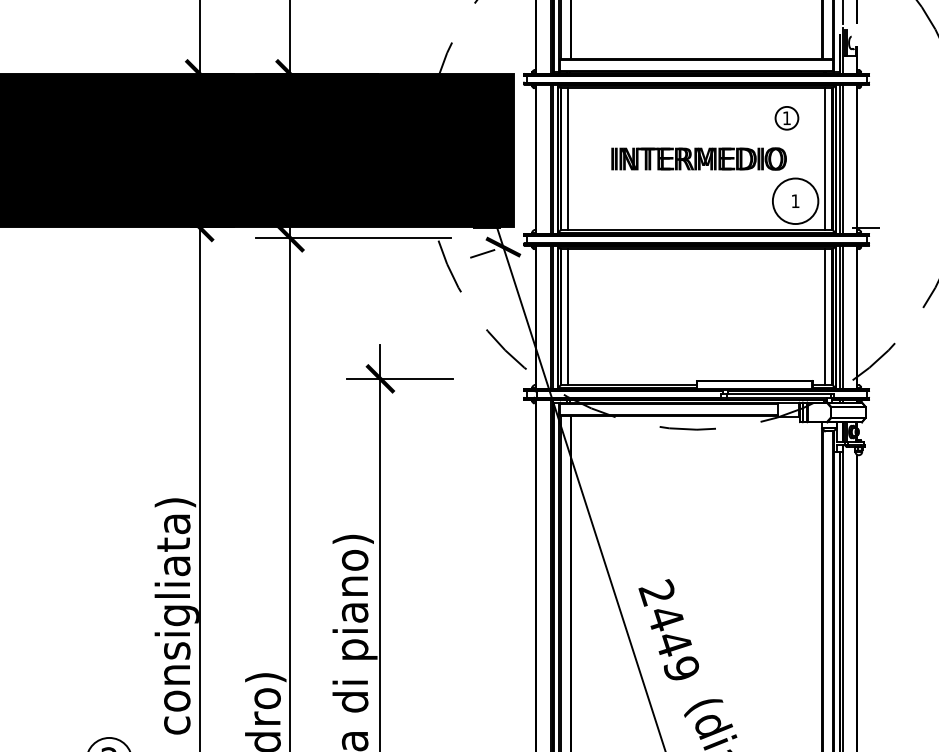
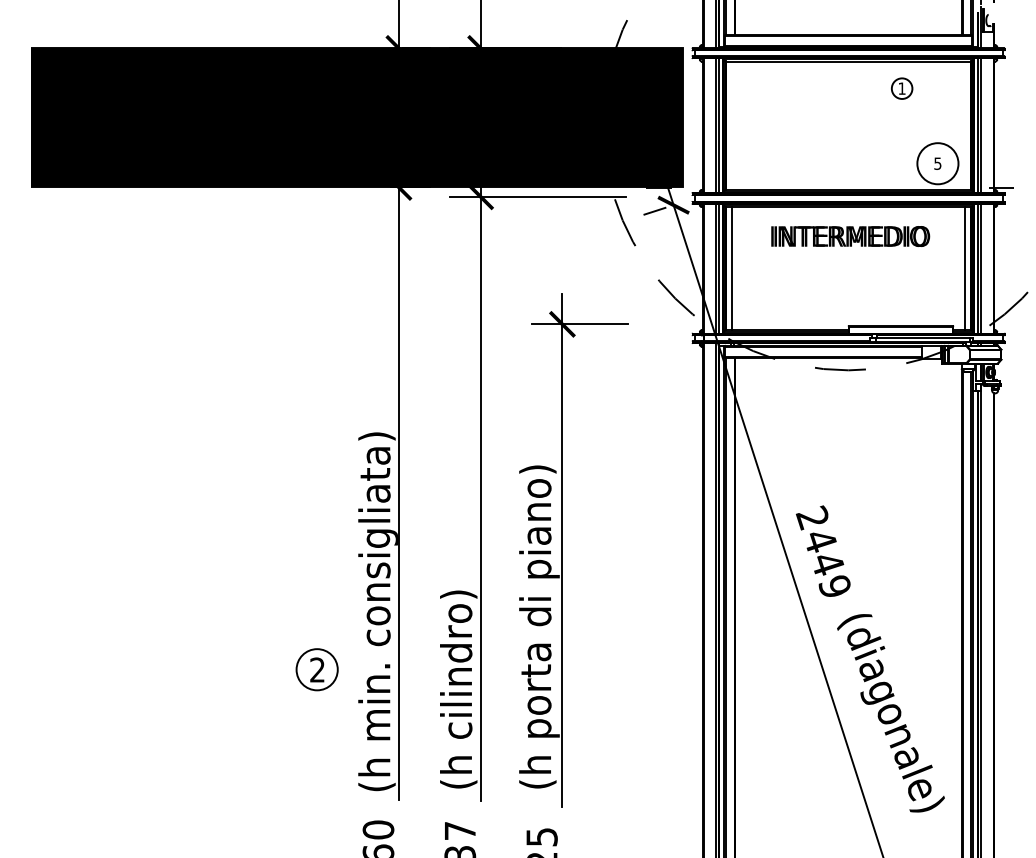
part: (787, 118) -> (902, 88), moved
line: (568, 159) -> (732, 125), removed
text: (698, 159) -> (850, 236), moved
line: (824, 159) -> (964, 125), removed
text: (795, 201) -> (937, 163), 1 -> 5

